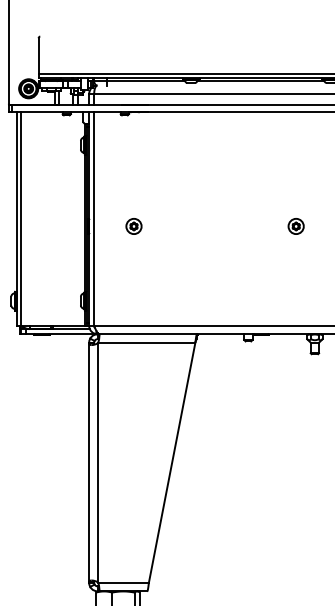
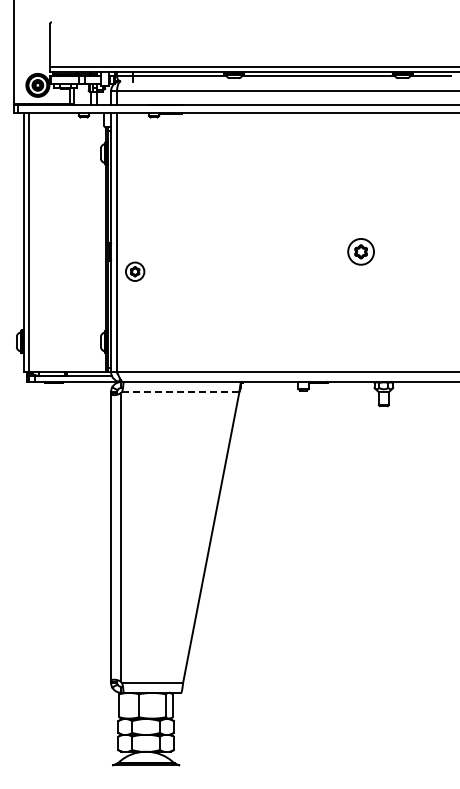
part: (134, 226) -> (135, 271), moved
part: (296, 226) -> (361, 251), size x1.4
line: (146, 342) -> (180, 392), solid -> dashed

